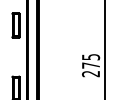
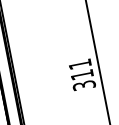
text: (91, 65) -> (82, 74), 275 -> 311

